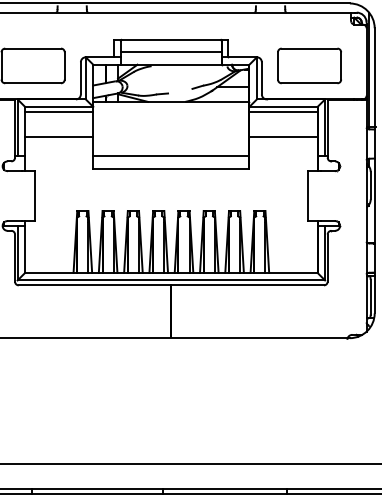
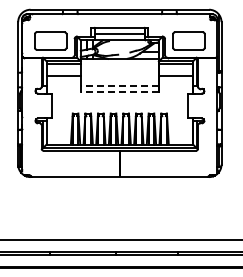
line: (170, 156) -> (119, 86), solid -> dashed
line: (170, 168) -> (119, 92), solid -> dashed

